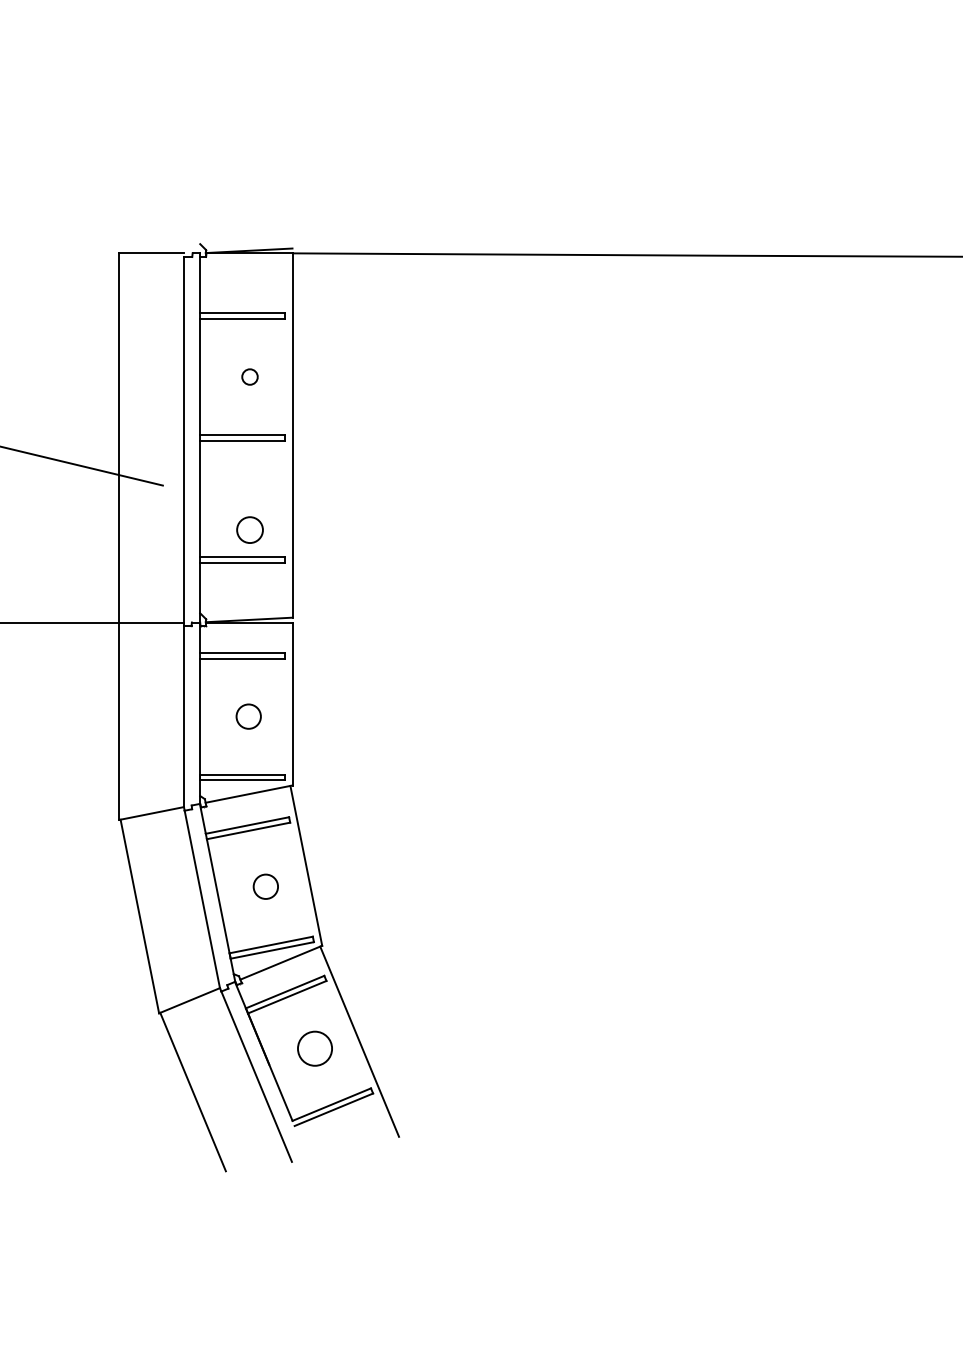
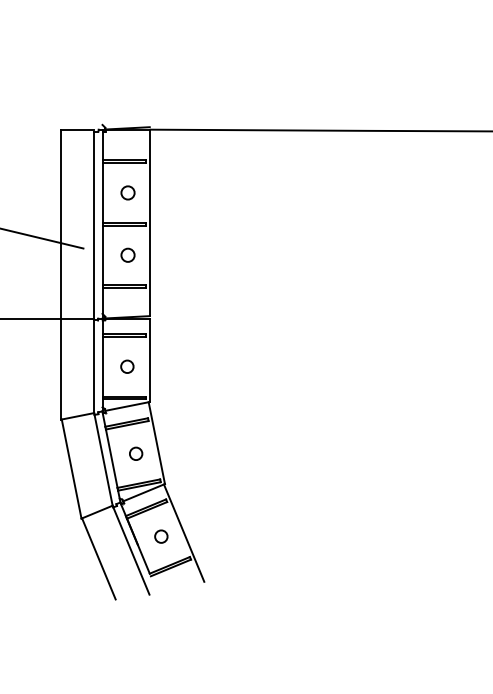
circle: (248, 376) -> (127, 192), size x1.67
circle: (248, 528) -> (127, 254), moved
circle: (315, 1048) -> (161, 536), size x0.71

